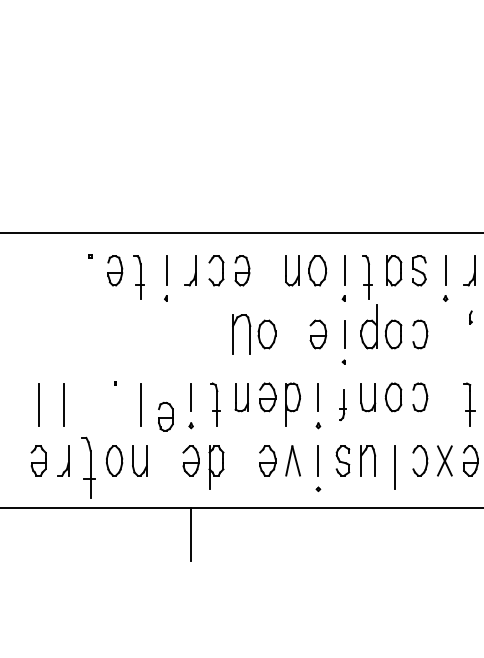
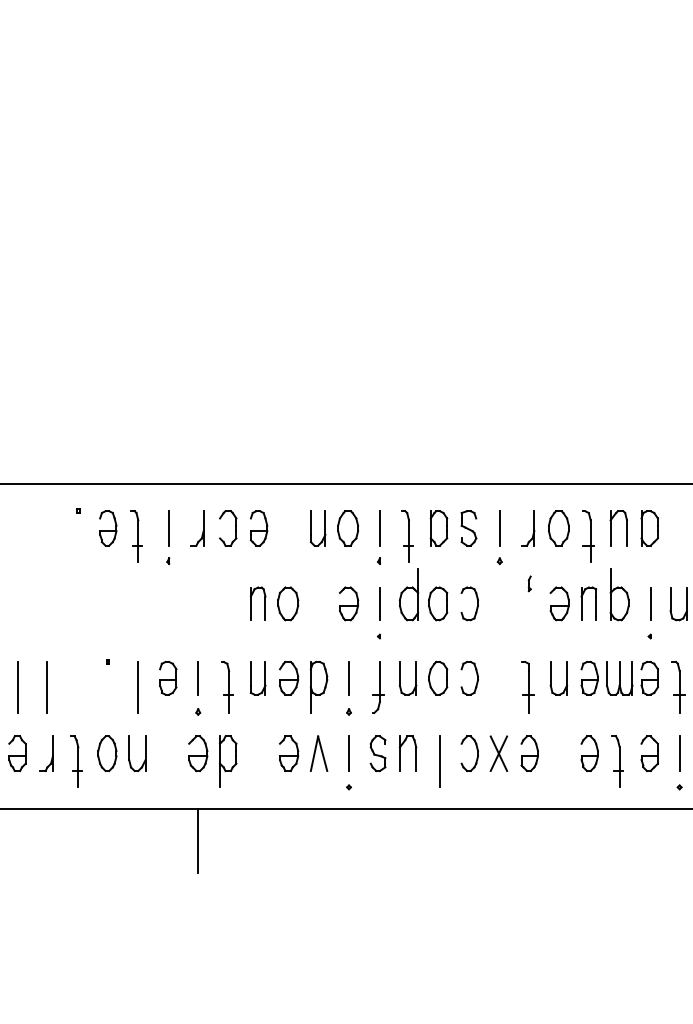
part: (242, 334) -> (258, 603), size x0.71
part: (343, 405) -> (378, 687), size x1.43
part: (166, 416) -> (168, 678), moved
part: (88, 467) -> (76, 761), size x0.71

